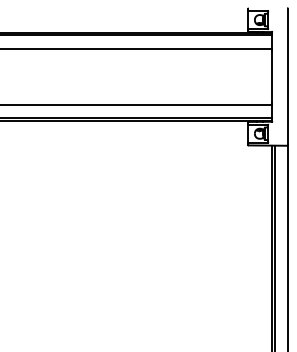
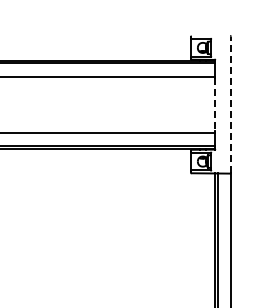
line: (287, 76) -> (230, 104), solid -> dashed
line: (271, 77) -> (214, 105), solid -> dashed

